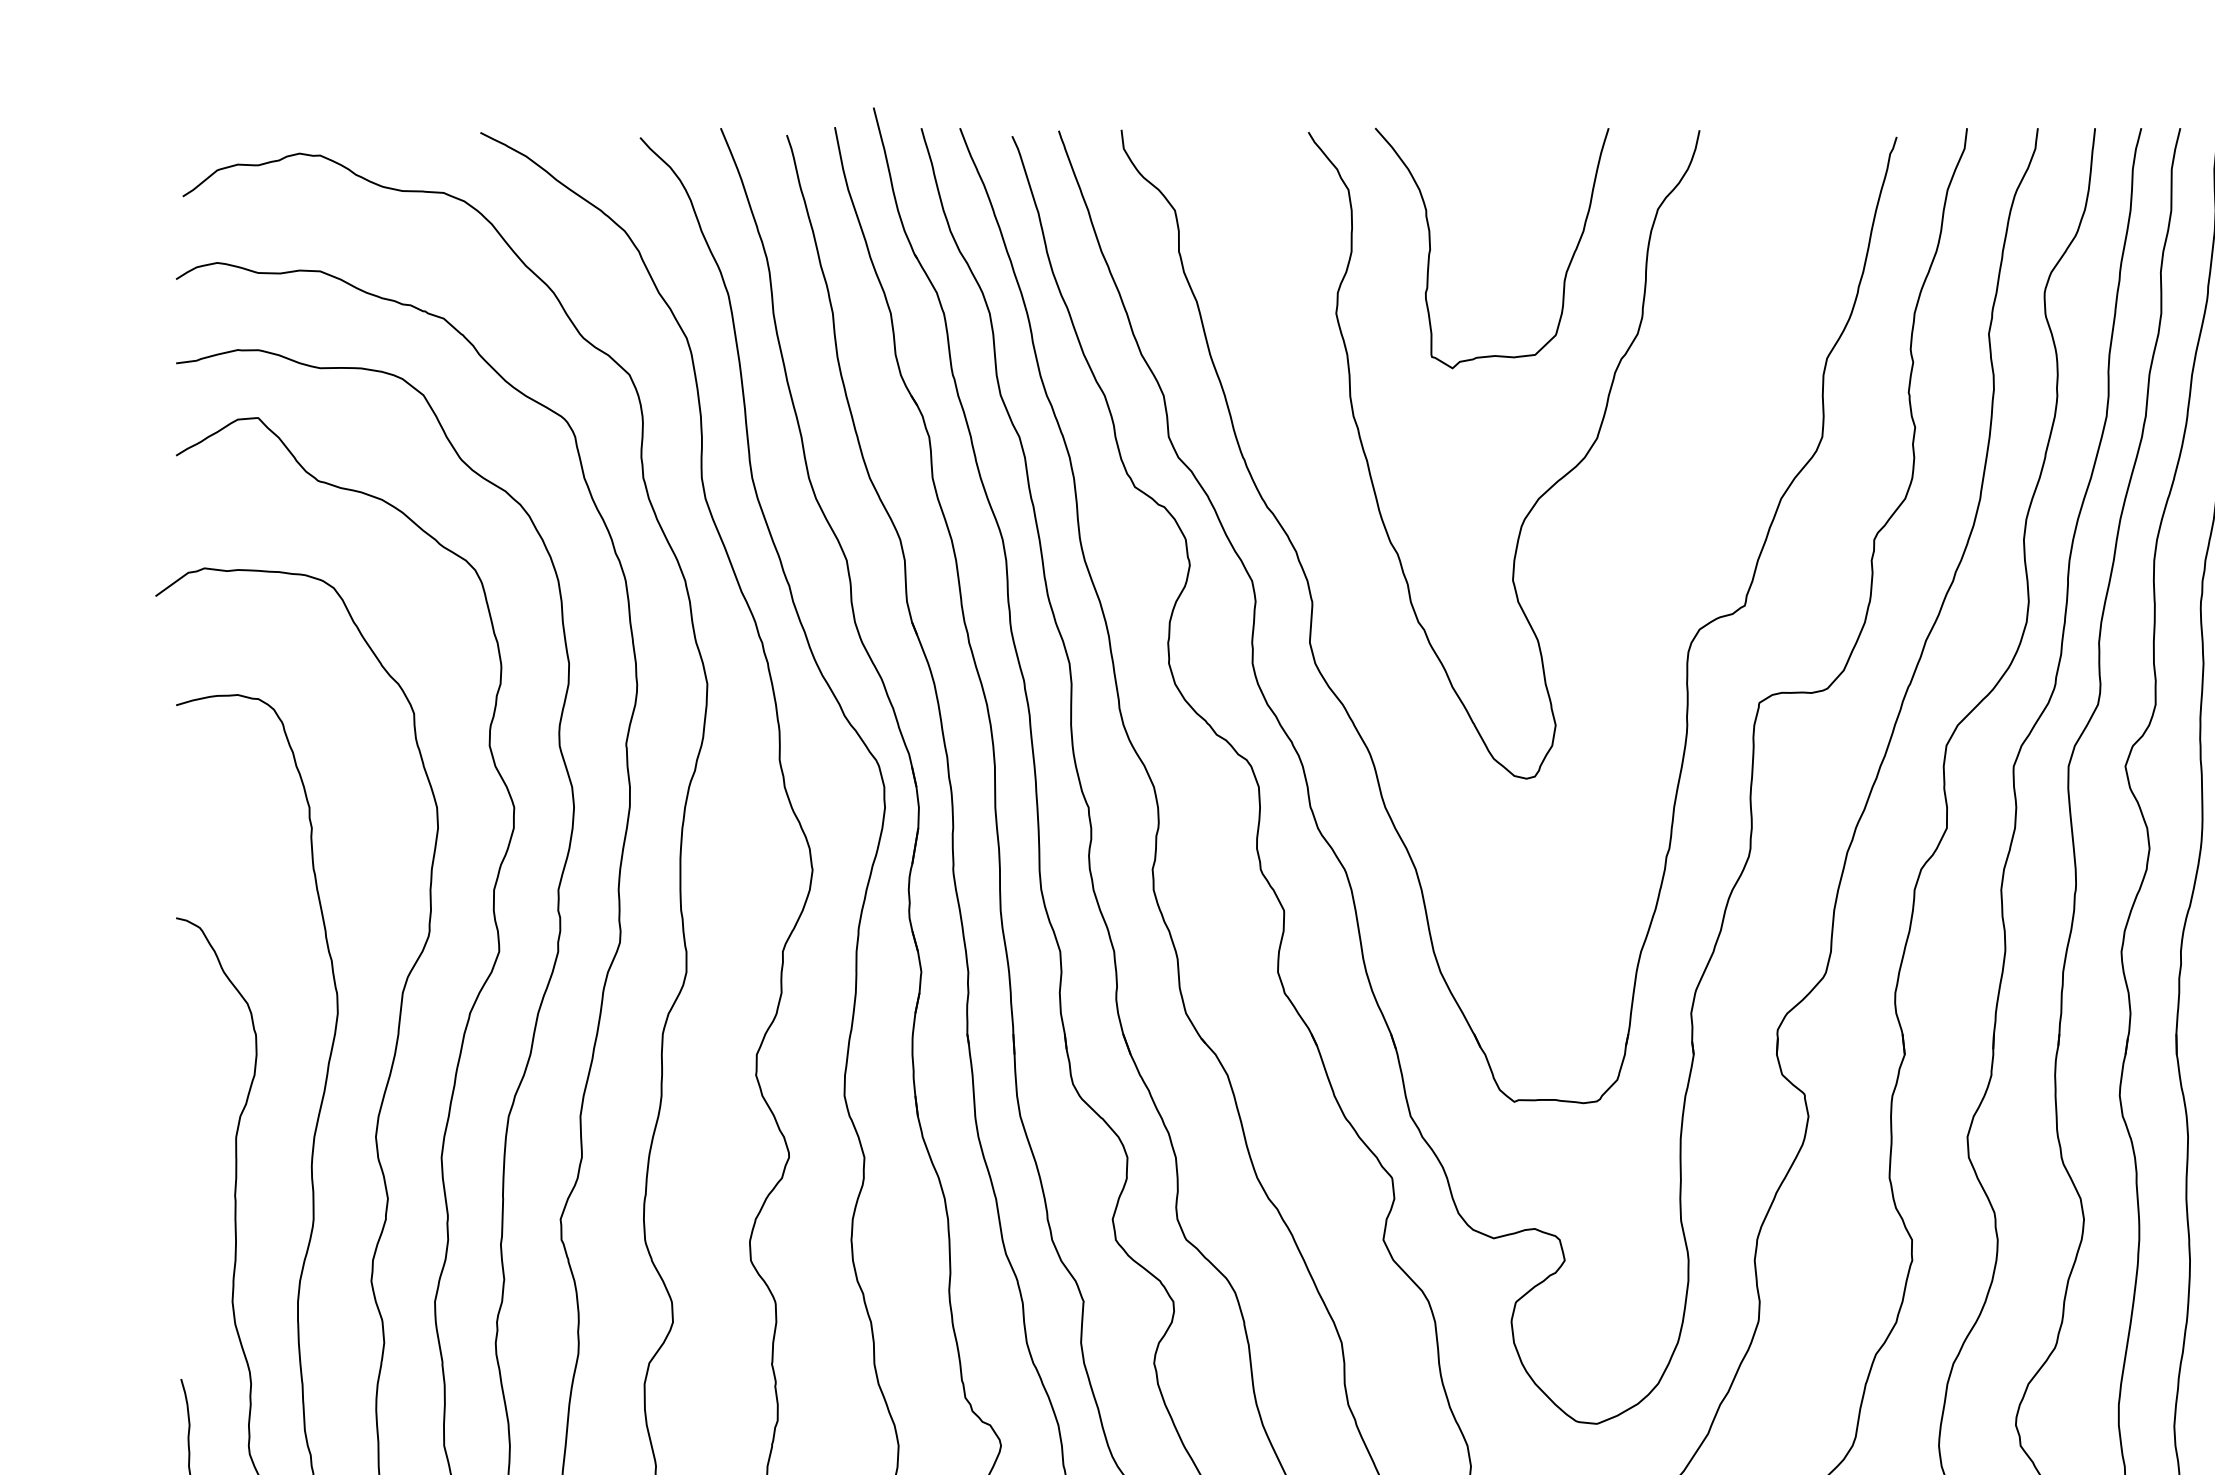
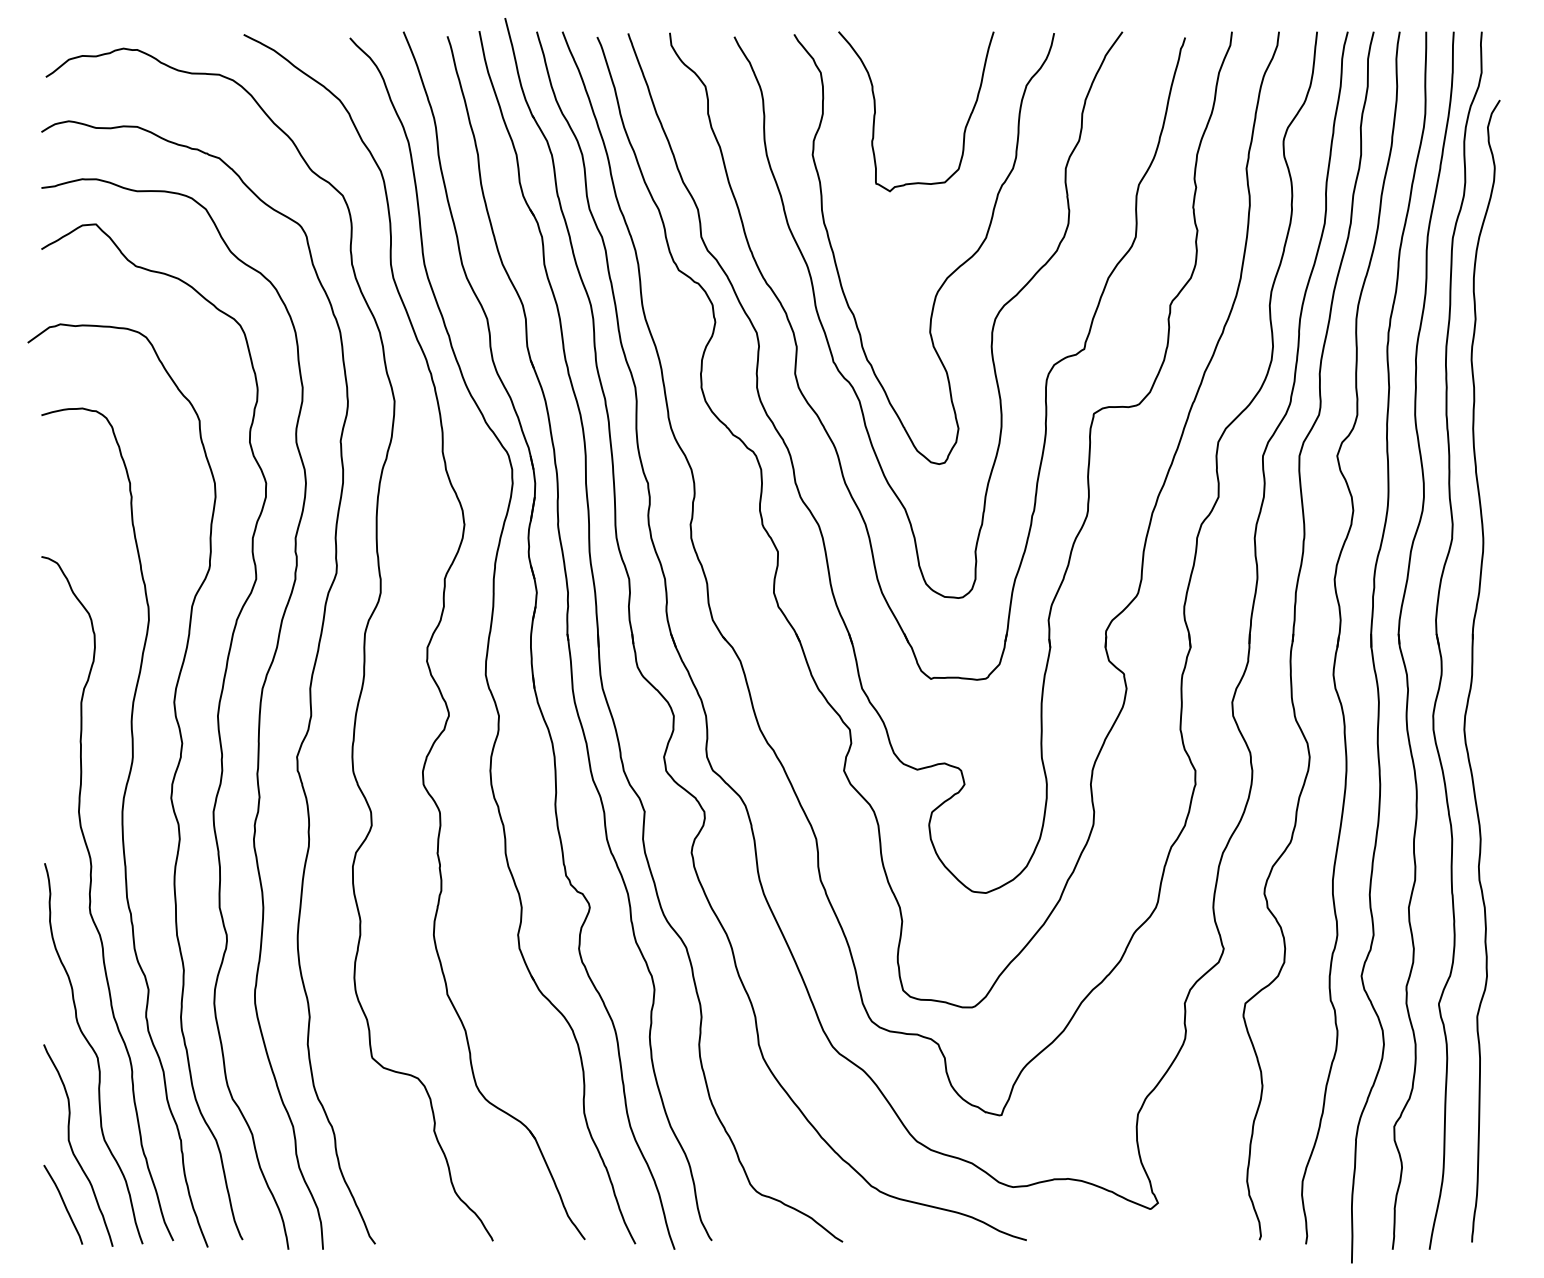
curve: (1606, 570) -> (992, 325), added

